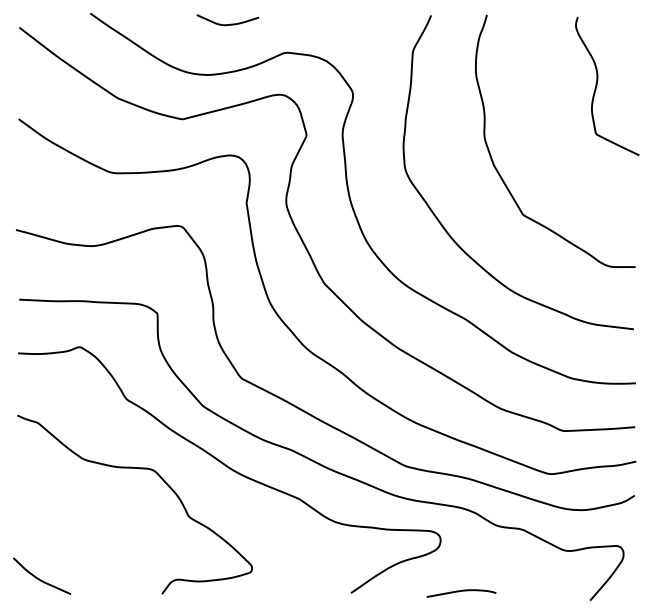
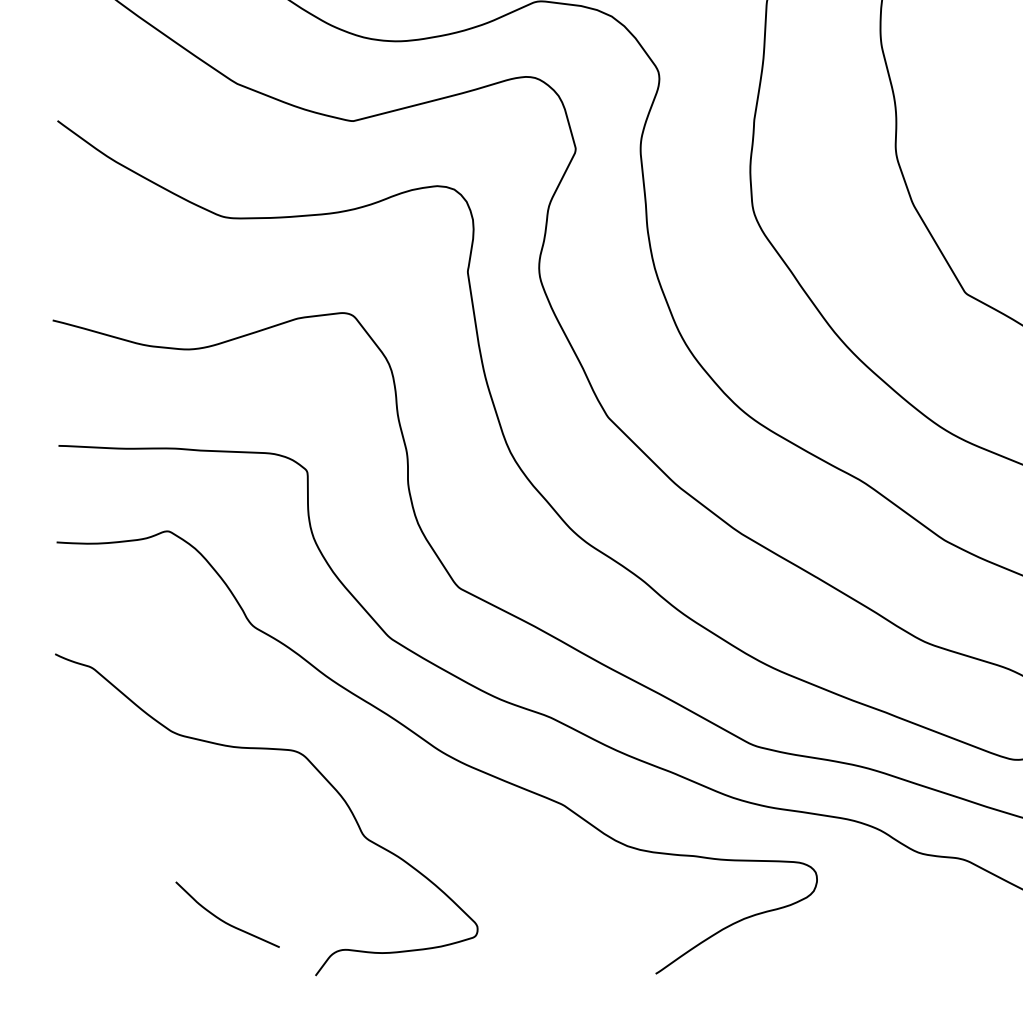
curve: (41, 579) -> (226, 920), moved
curve: (461, 591) -> (854, 971), removed

